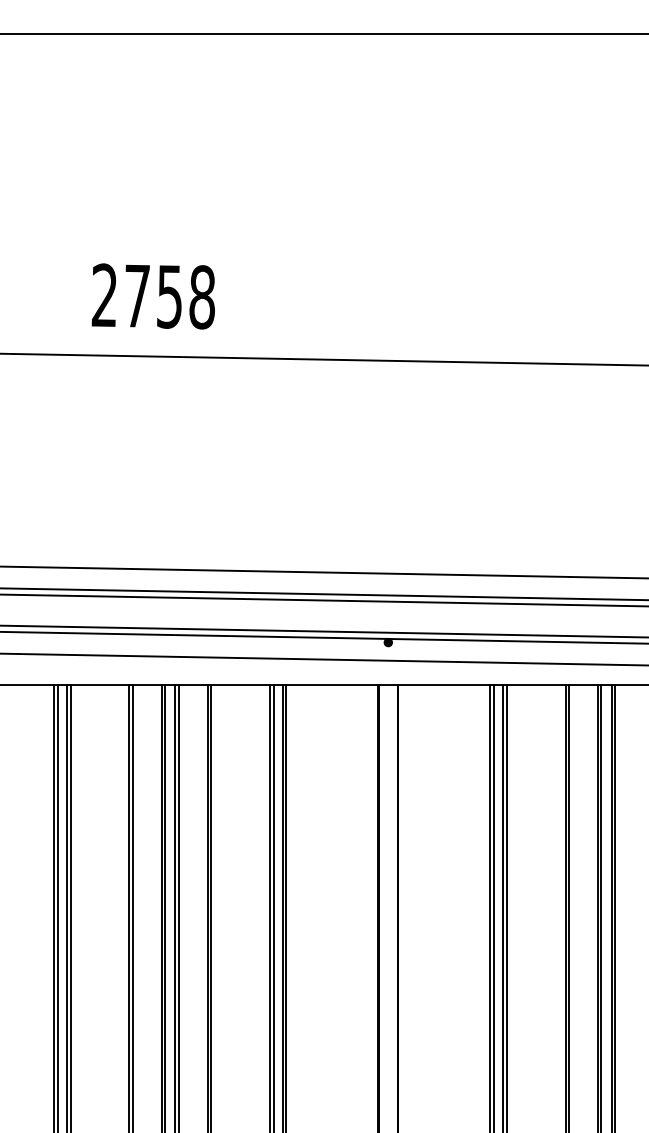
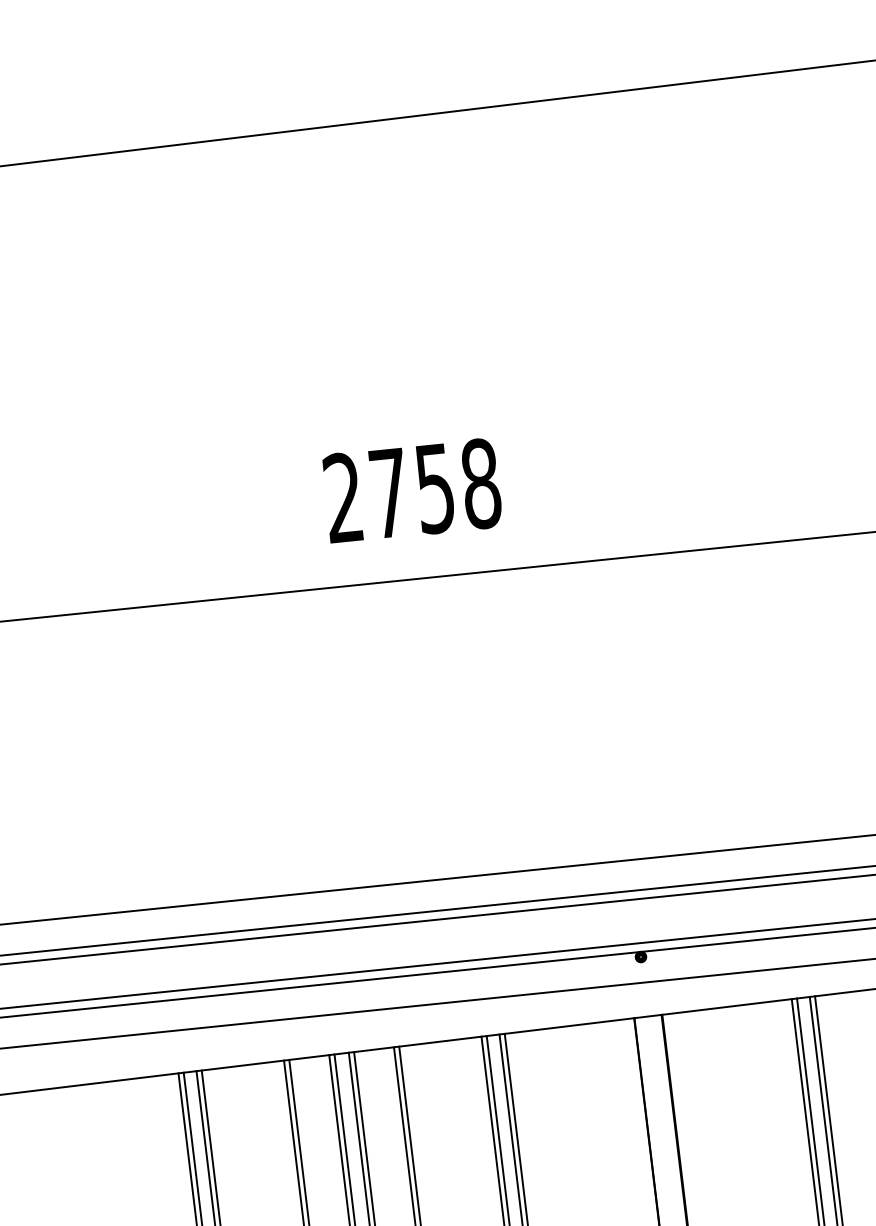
text: (152, 296) -> (410, 491), moved

